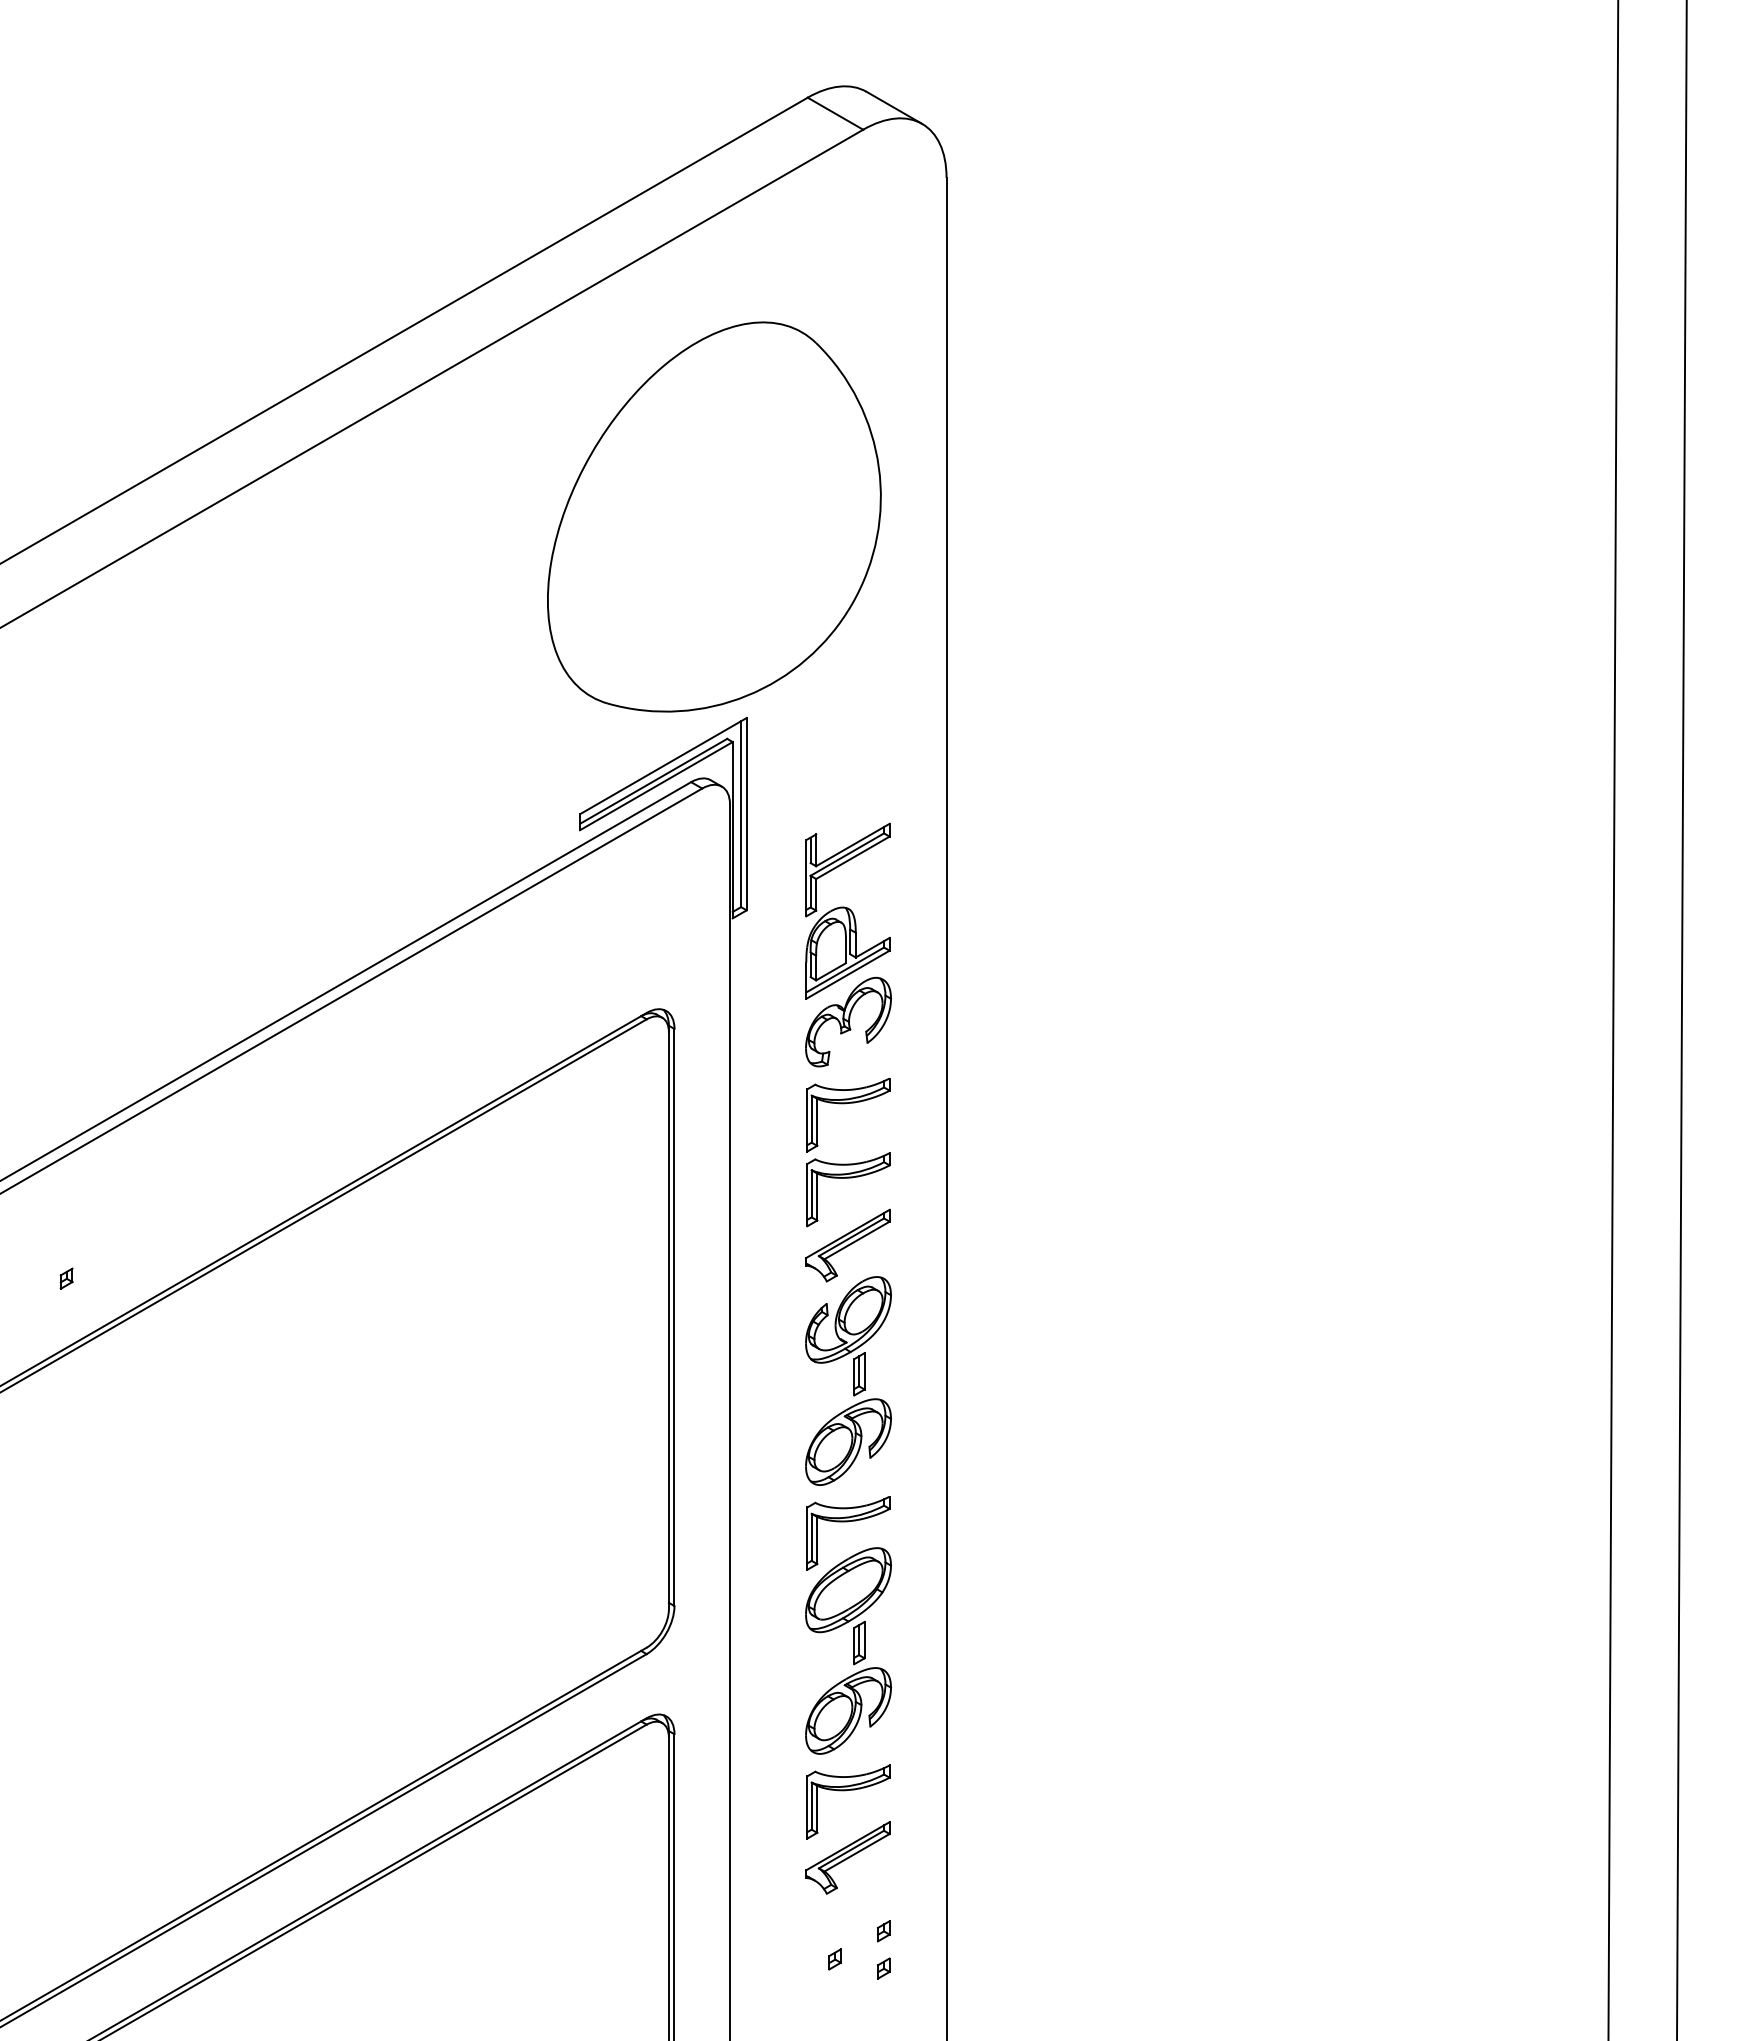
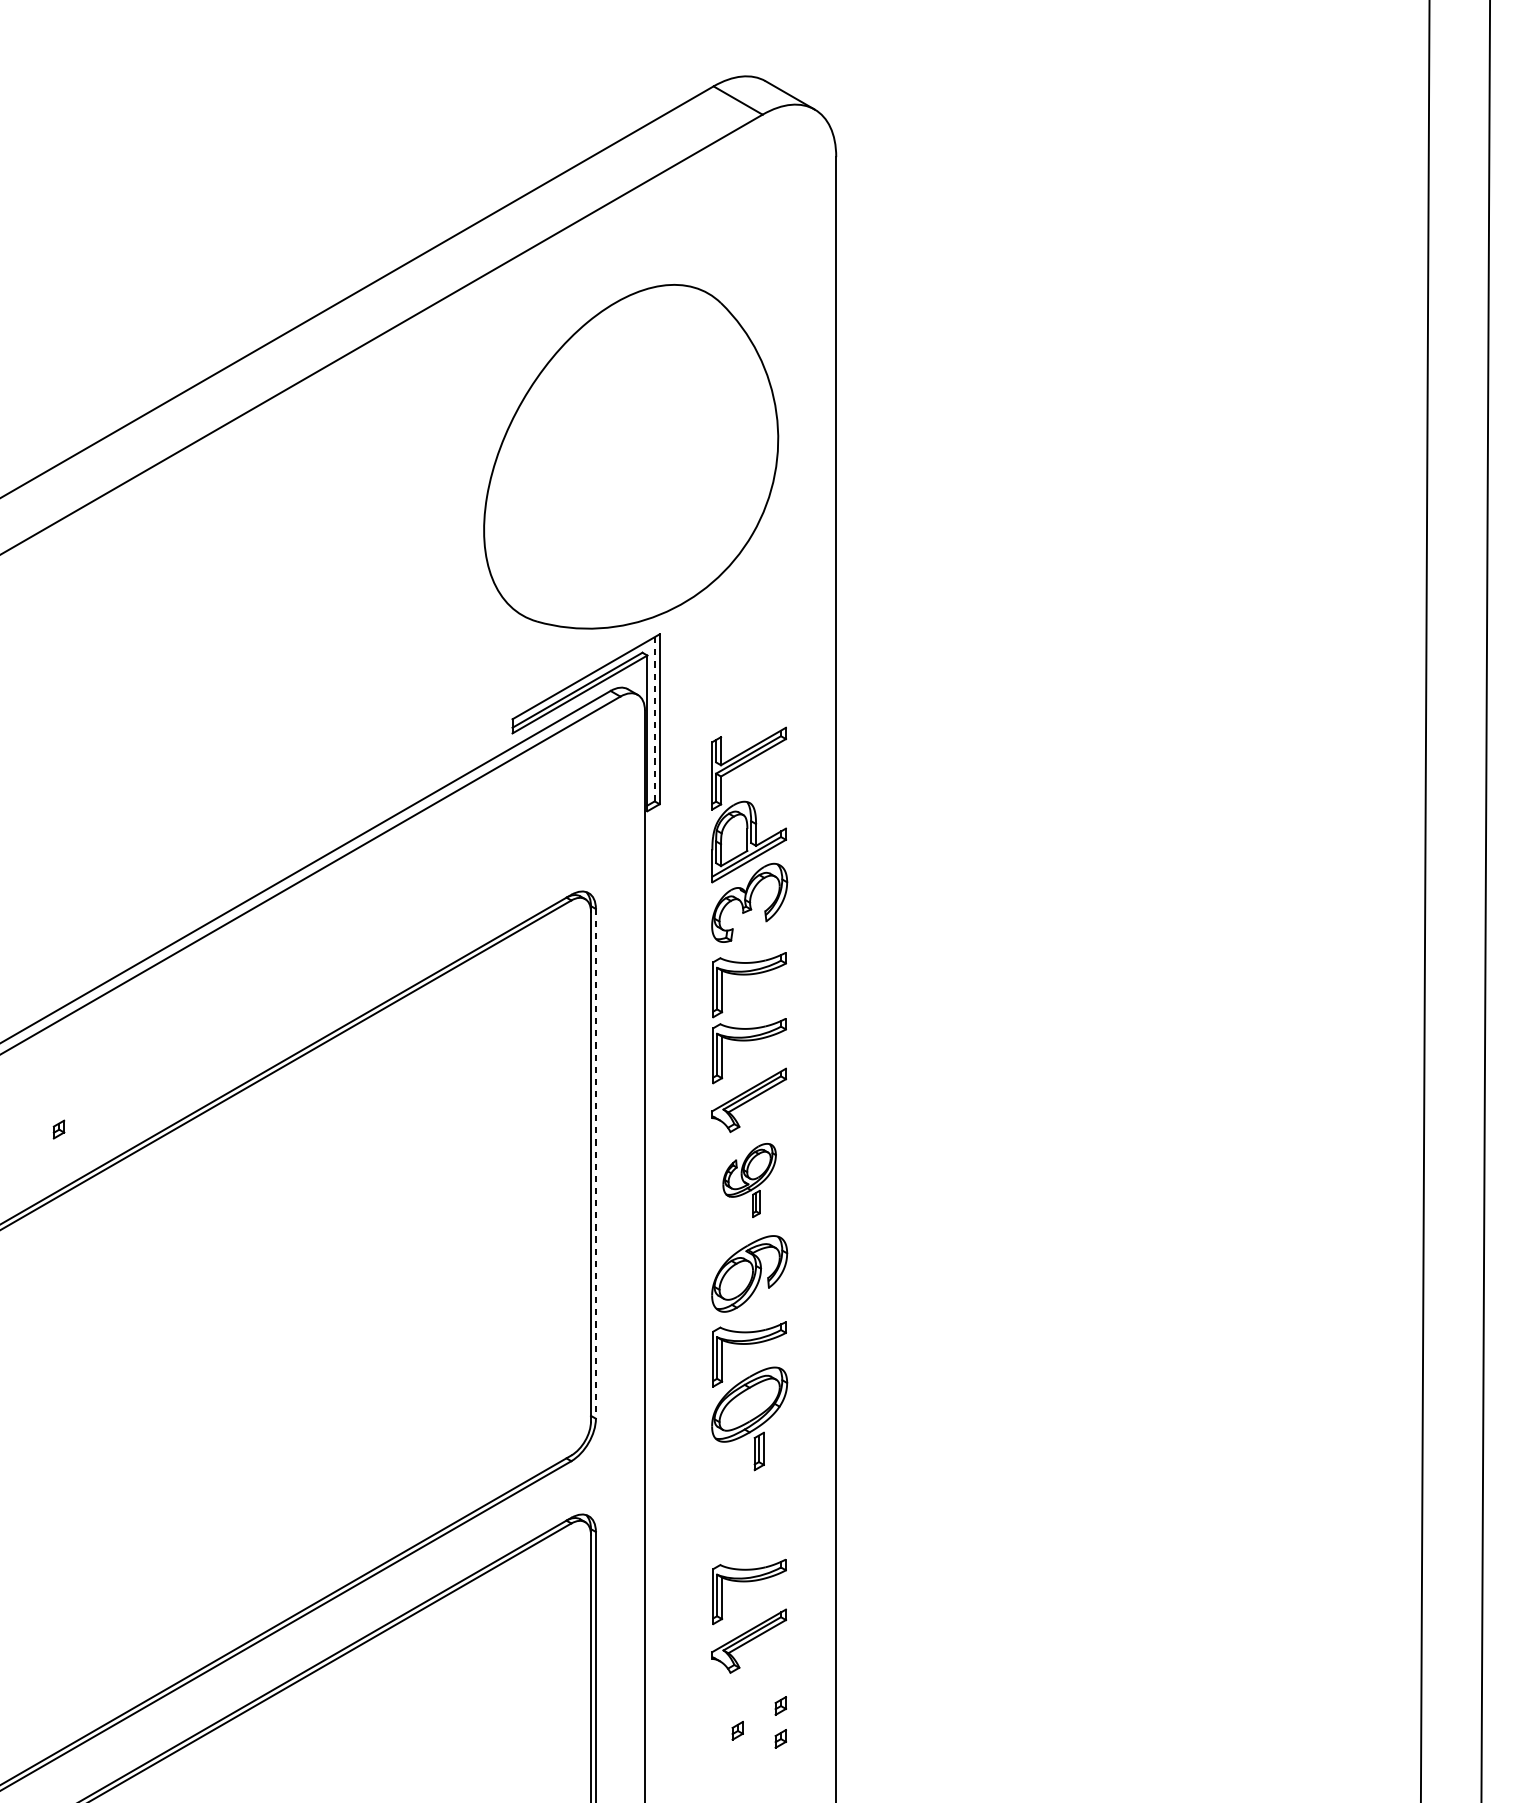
line: (741, 814) -> (655, 719), solid -> dashed
line: (674, 1317) -> (595, 1163), solid -> dashed
part: (848, 1336) -> (749, 1180), size x0.7
part: (848, 1710) -> (749, 1510), removed

